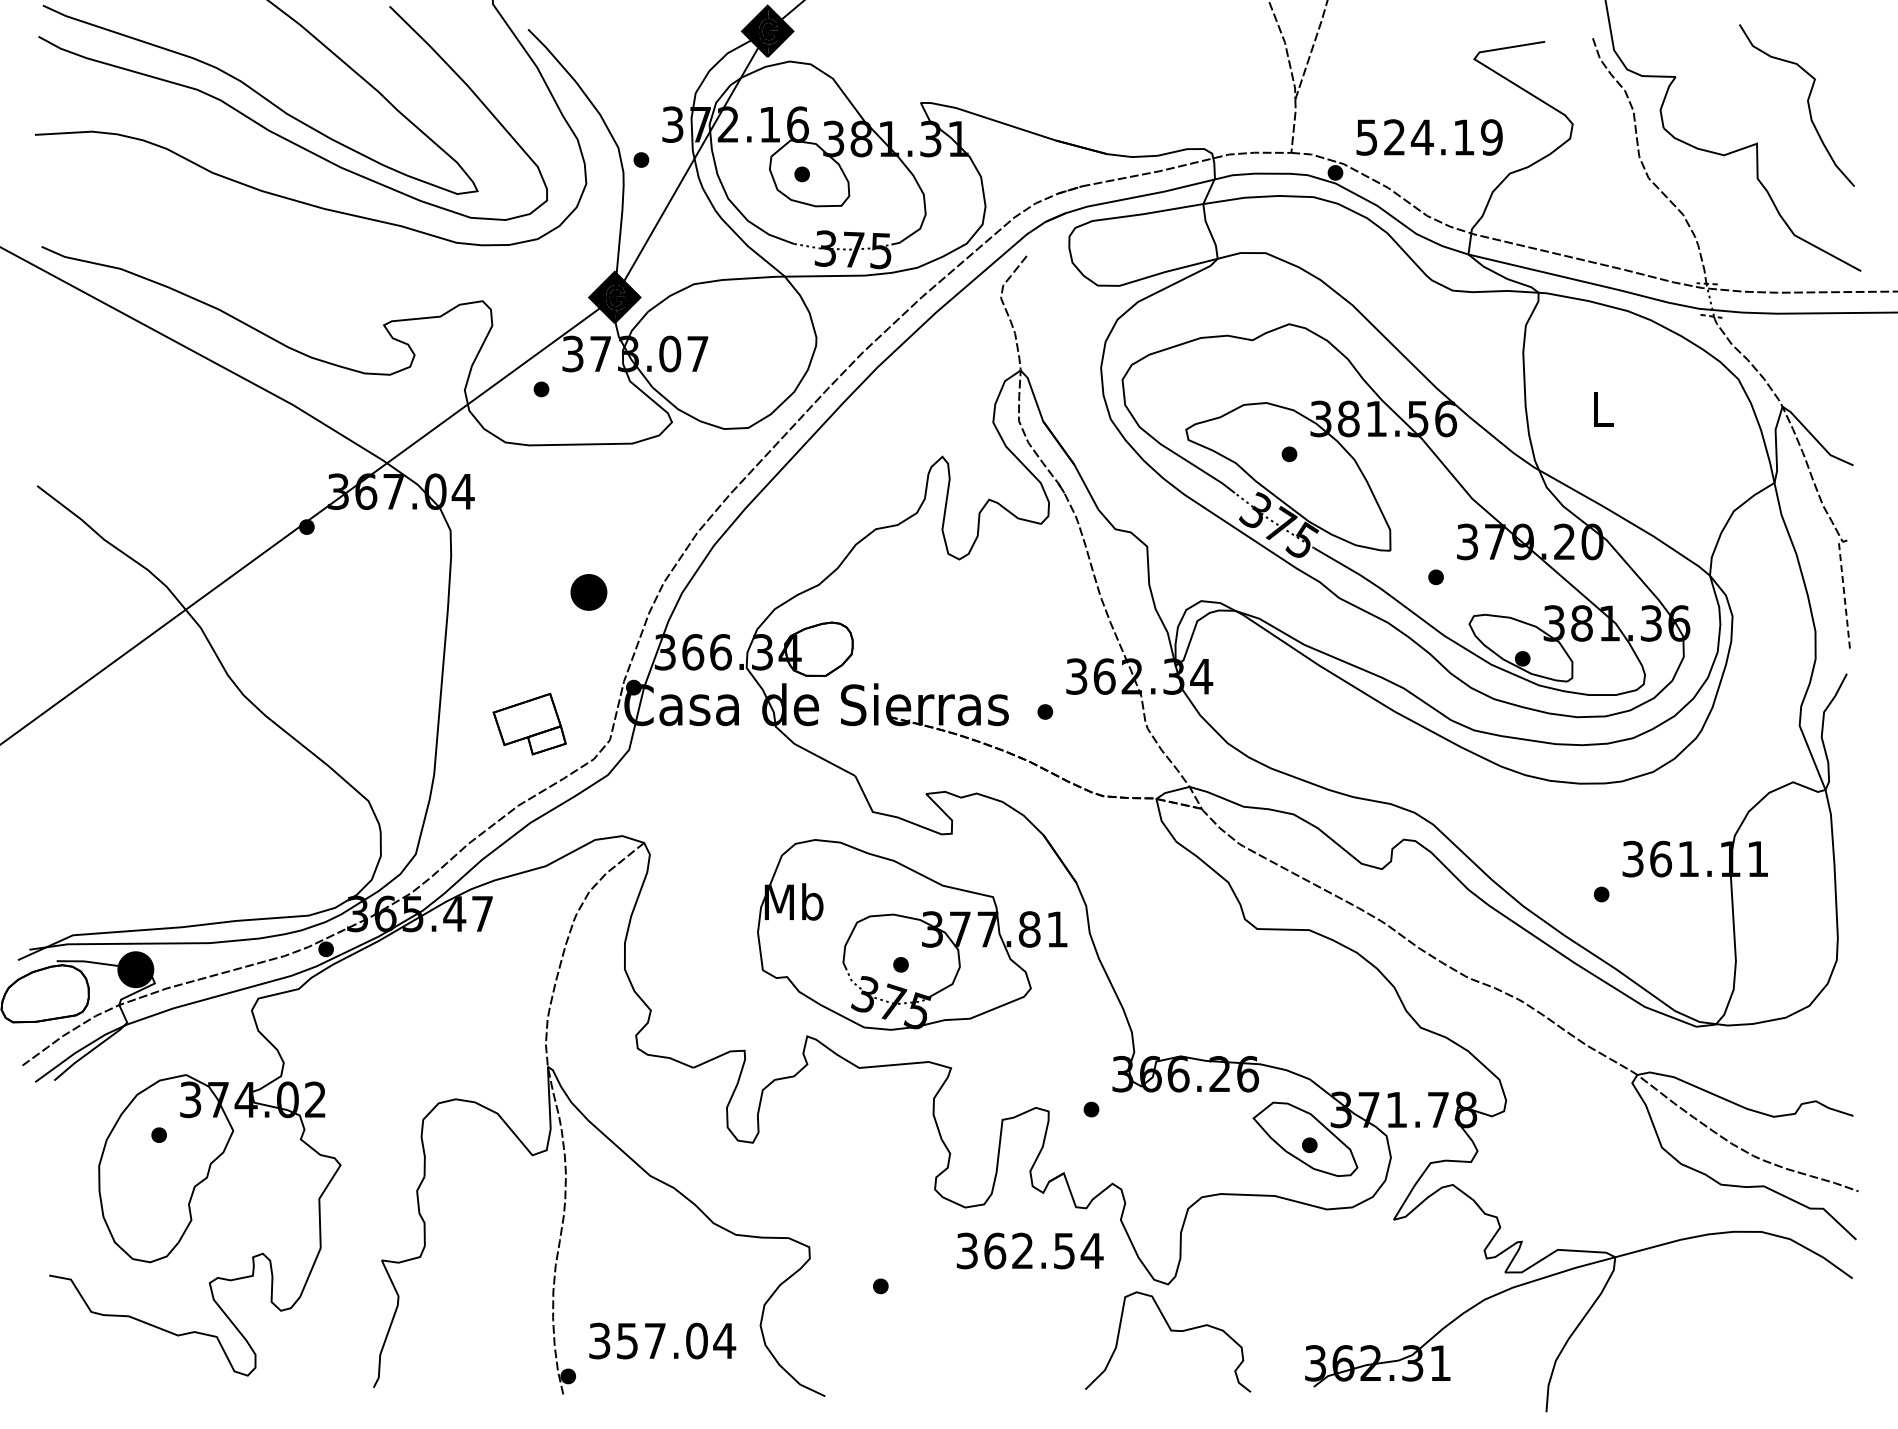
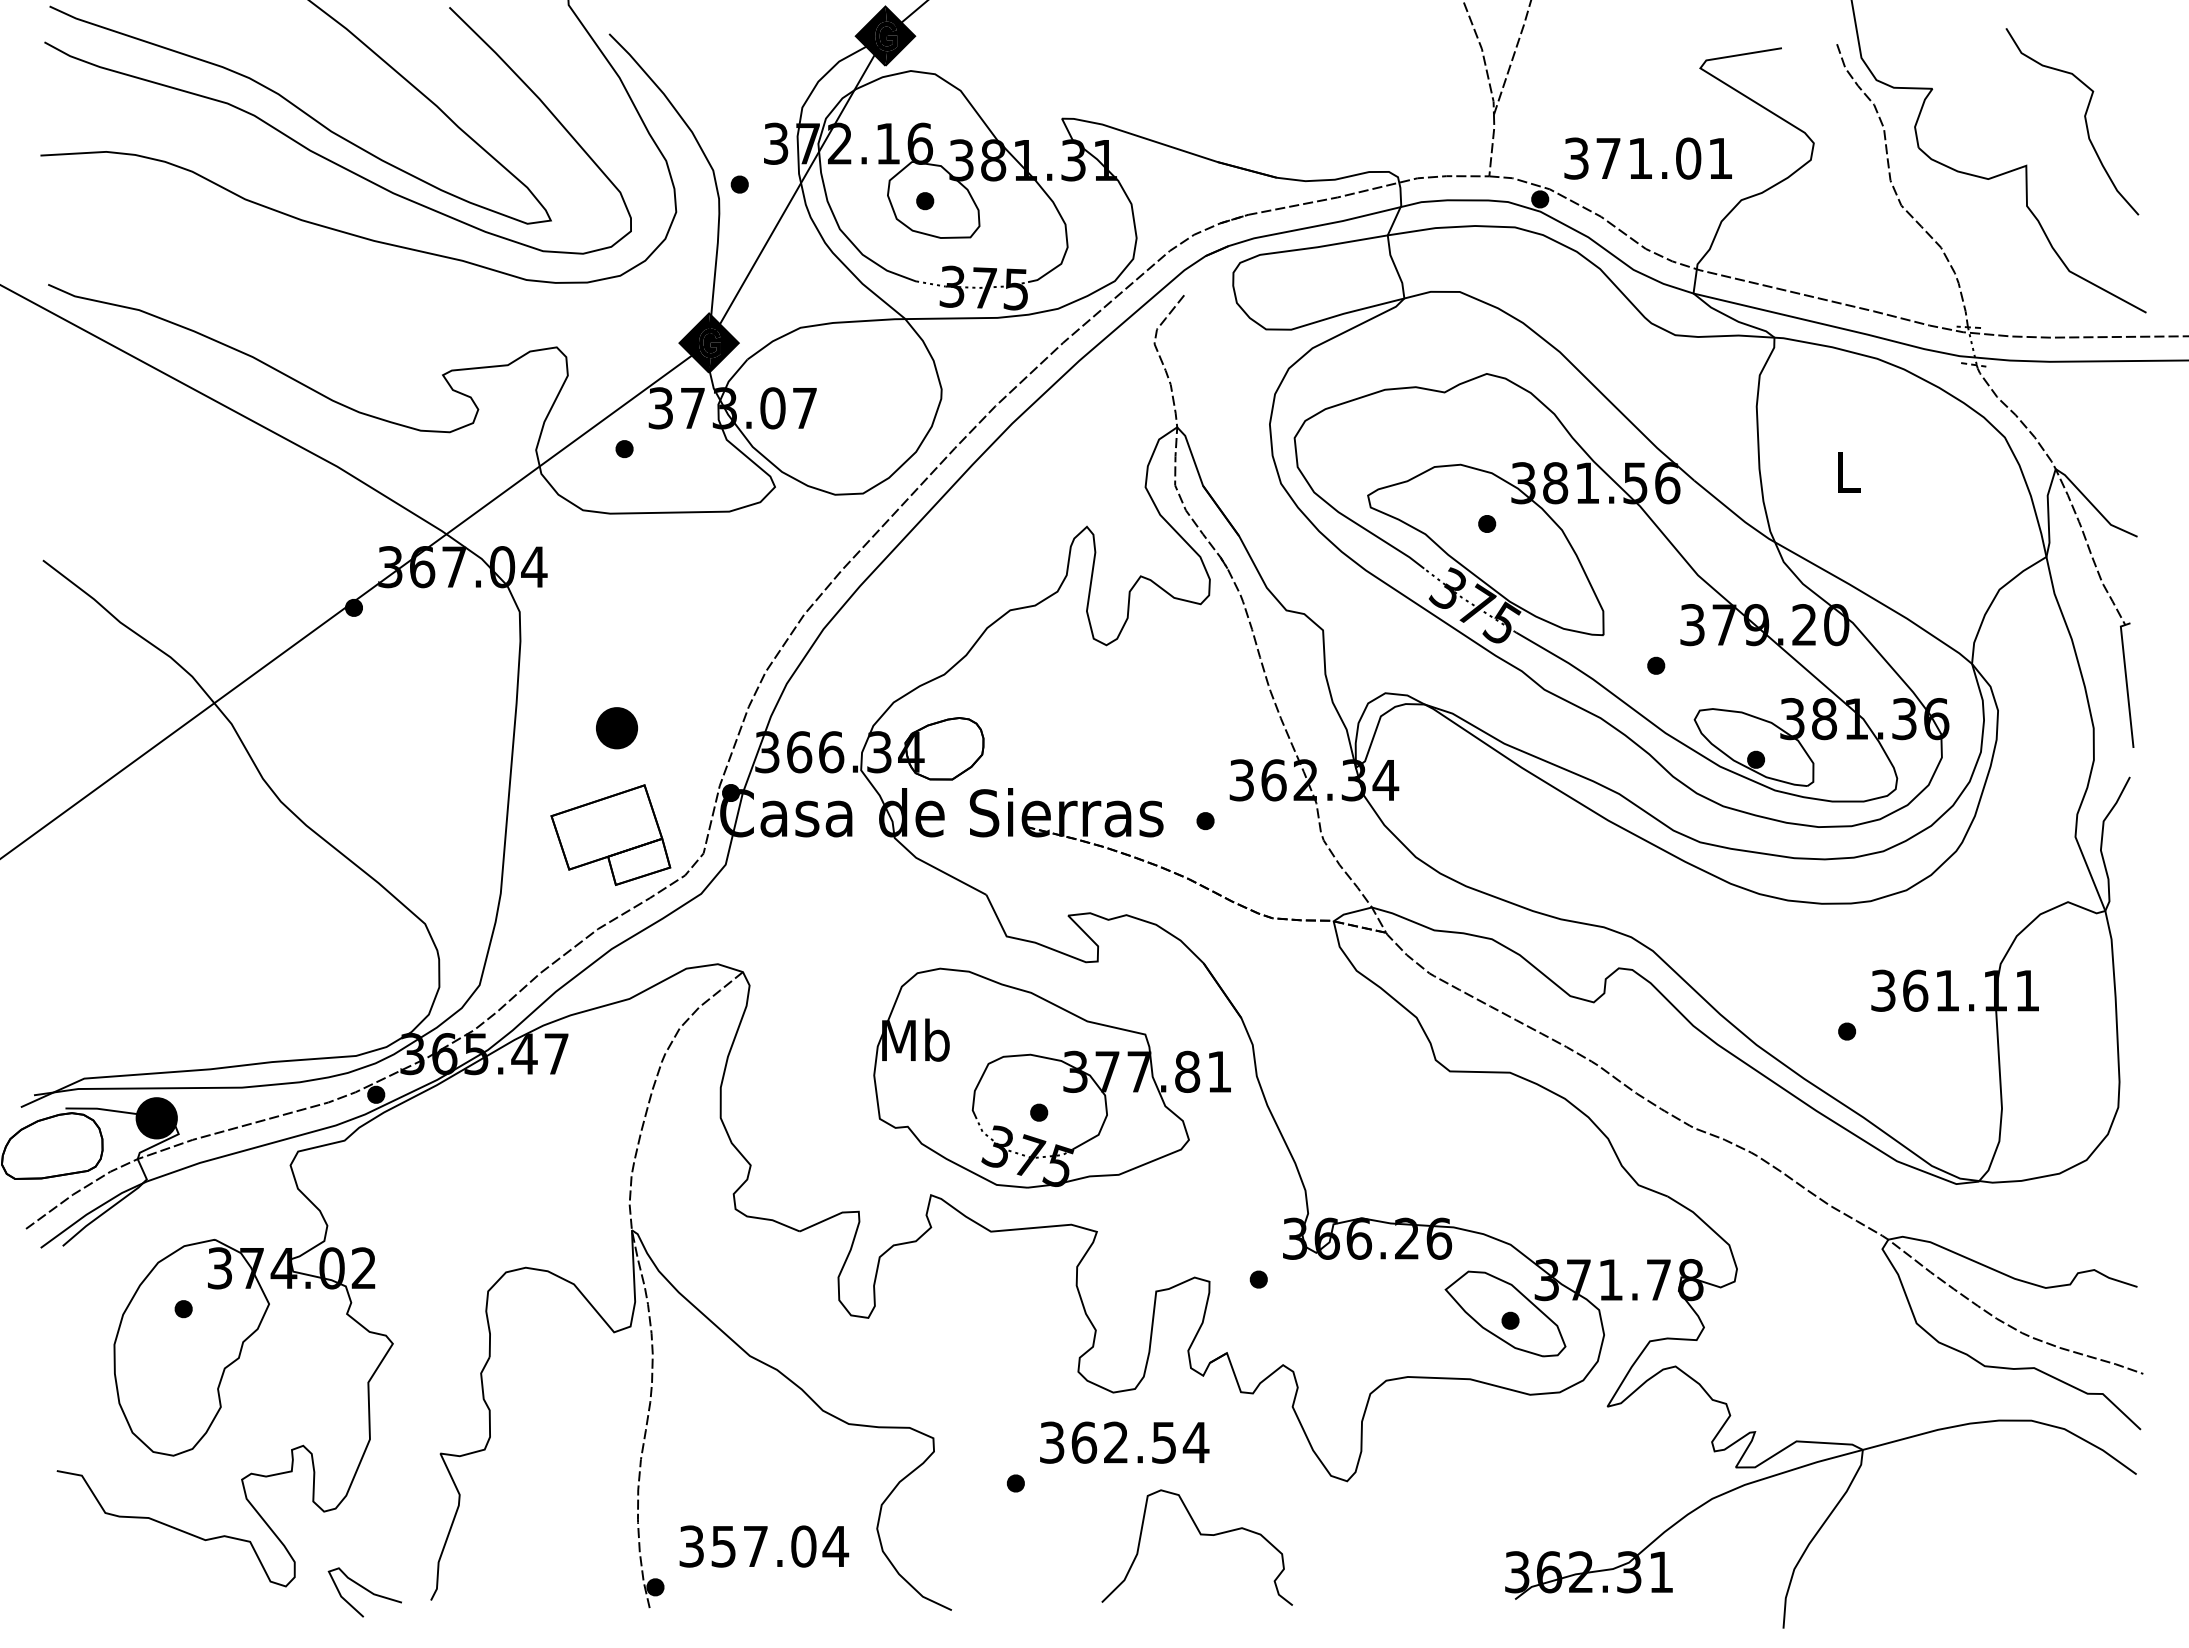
text: (1429, 137) -> (1648, 158), 524.19 -> 371.01
line: (1843, 590) -> (2126, 681), dashed -> solid
part: (588, 592) -> (616, 728), moved
part: (529, 723) -> (610, 834), size x1.43
text: (1029, 1250) -> (1123, 1442), moved
curve: (1170, 1331) -> (1200, 1535), moved
curve: (317, 1379) -> (366, 1590), added

